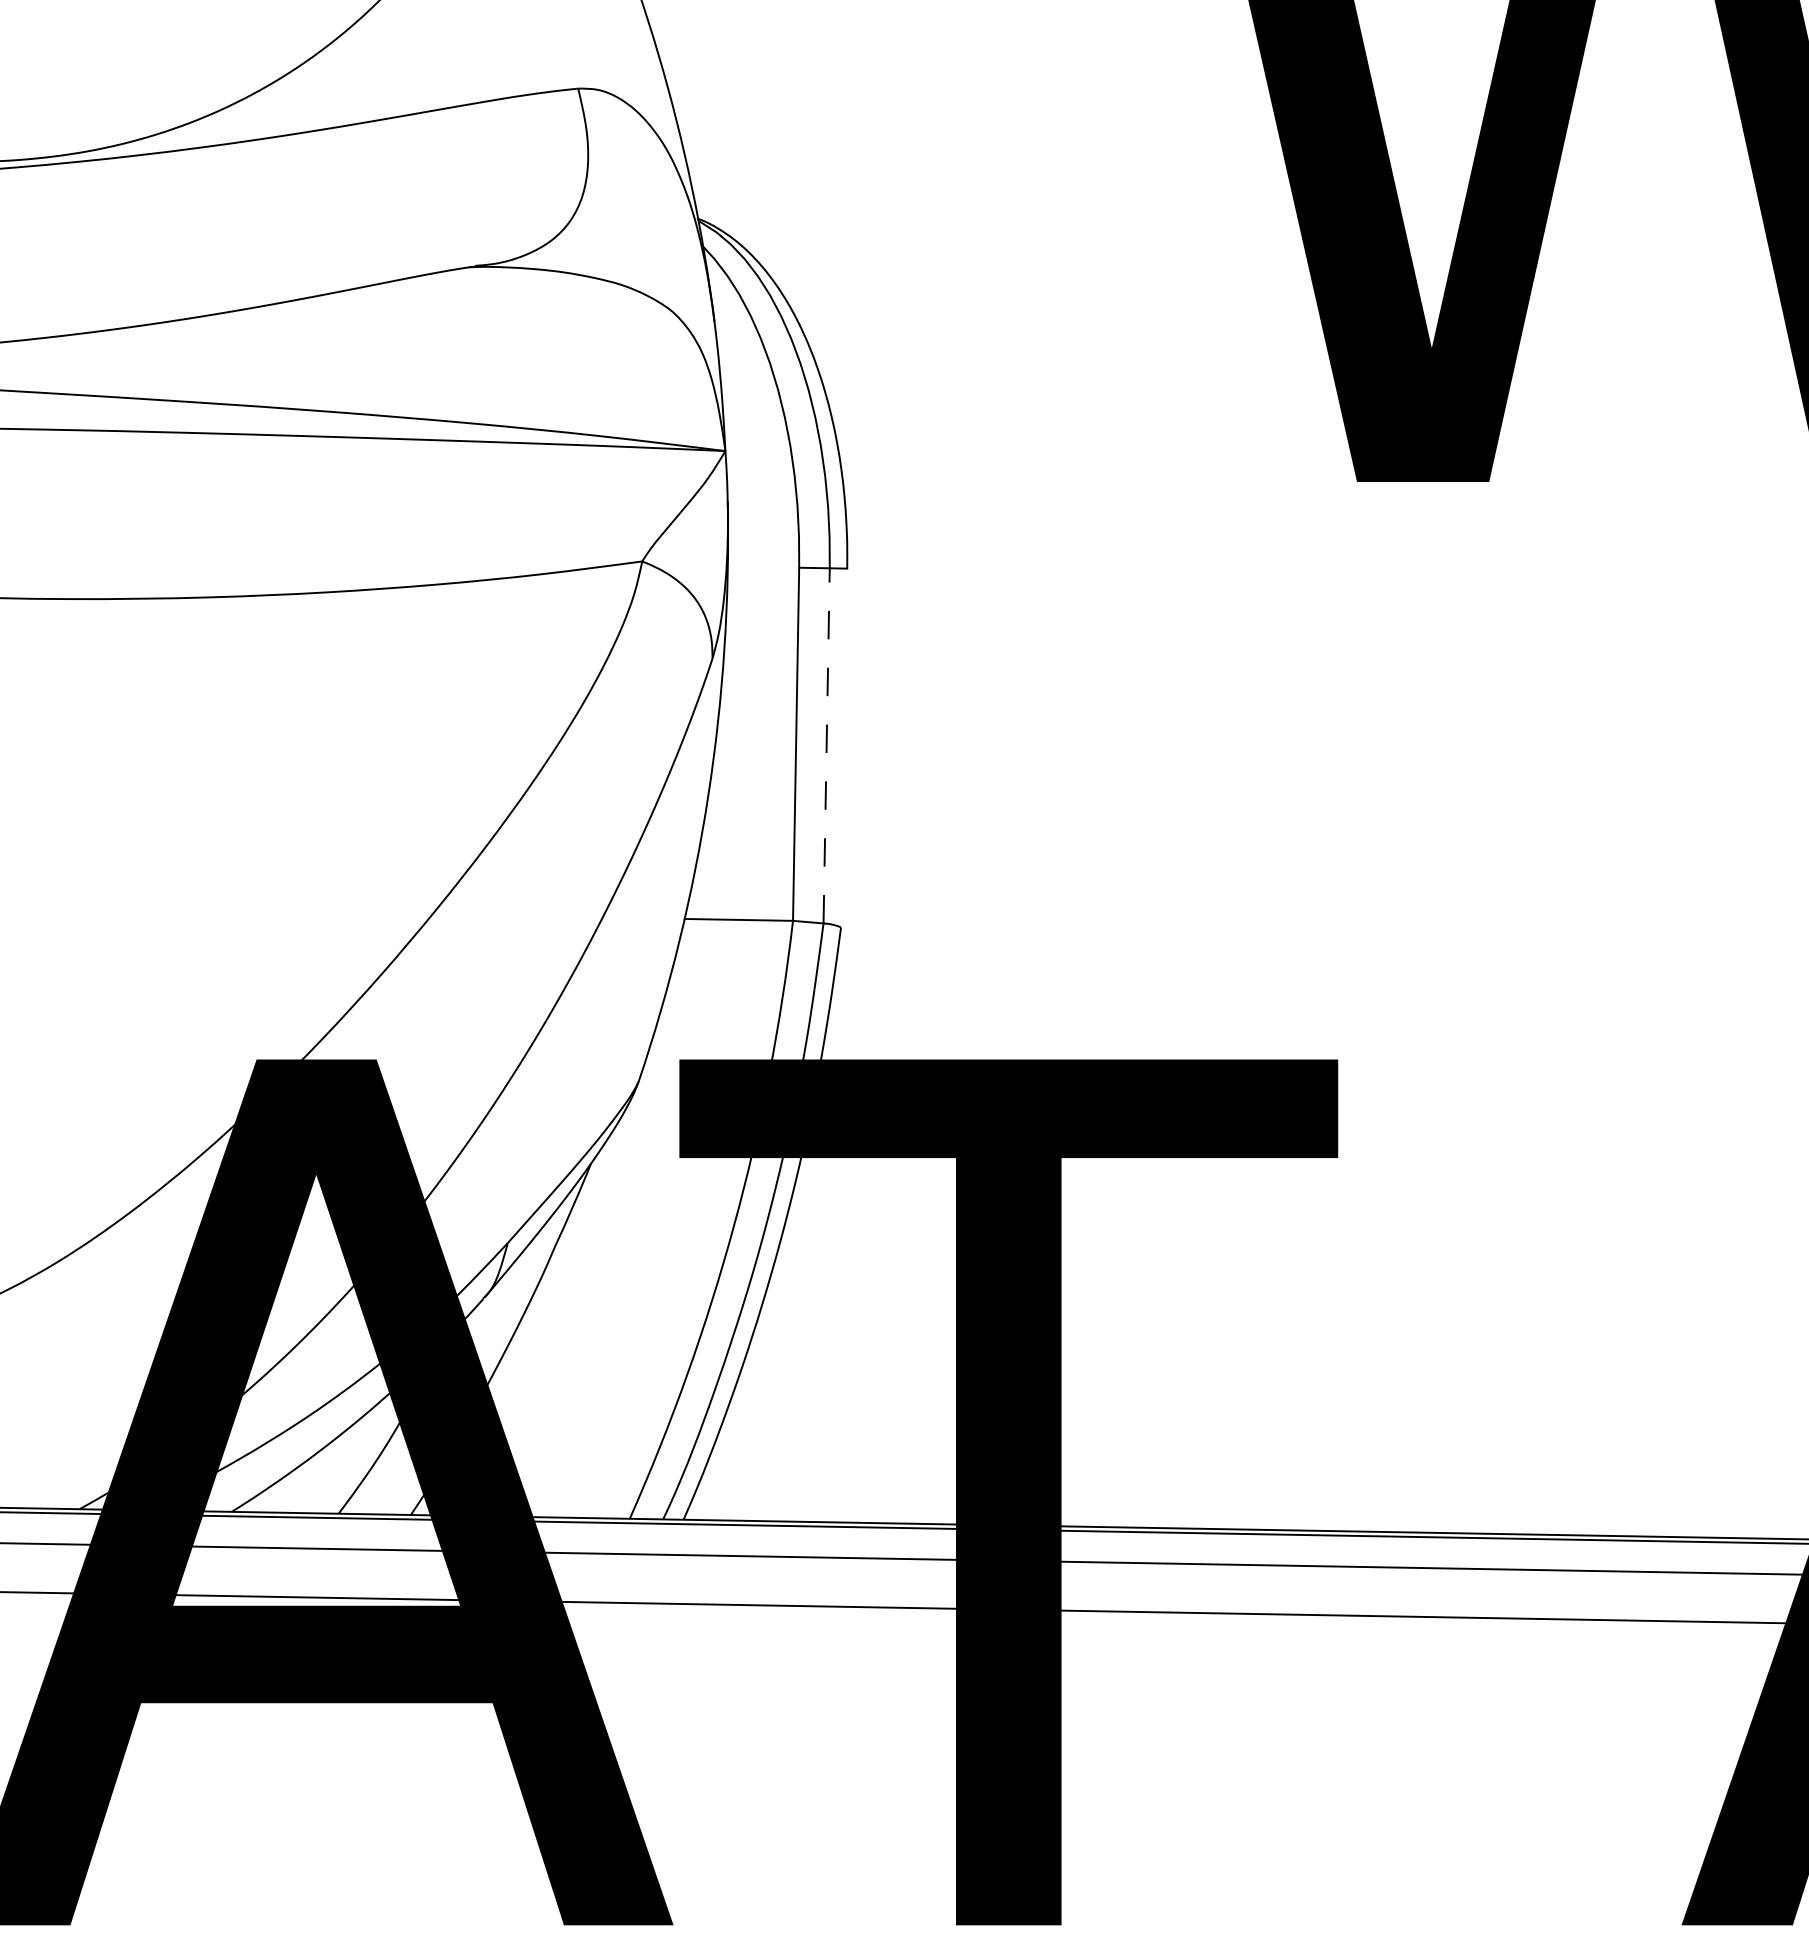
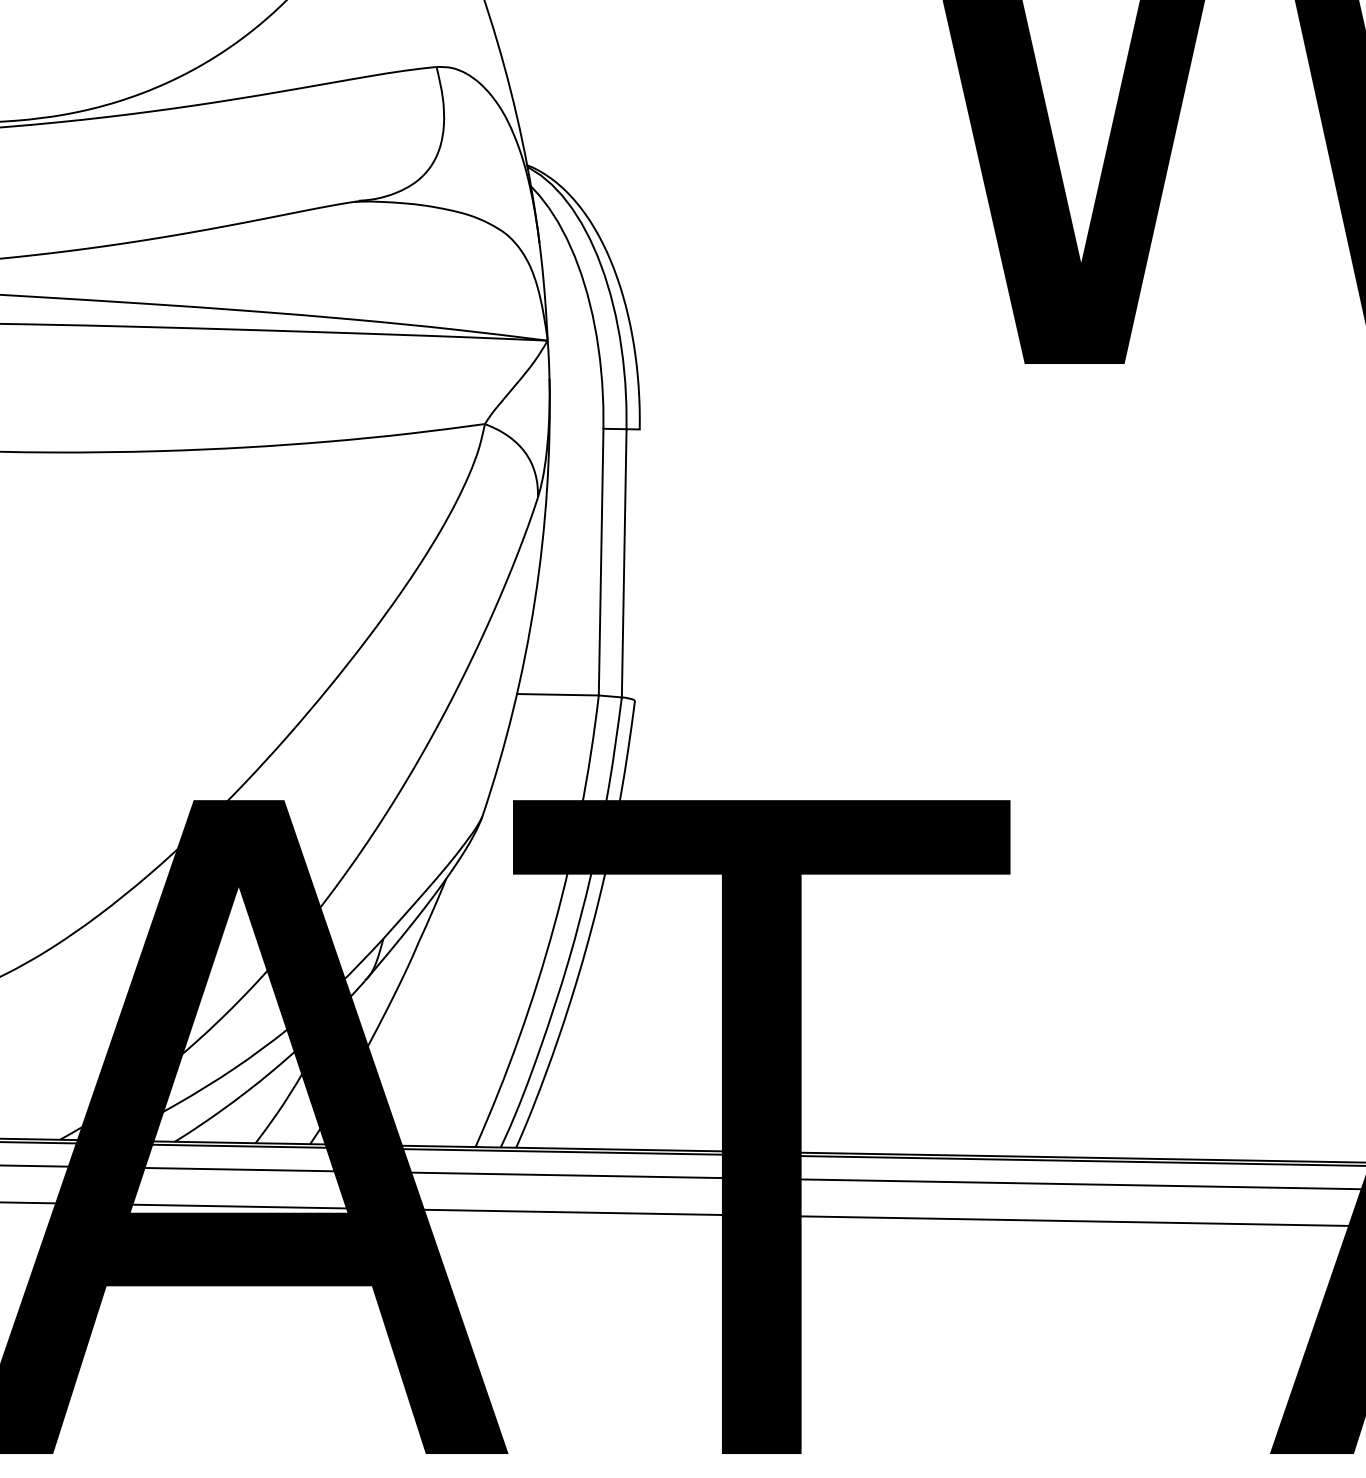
line: (826, 745) -> (624, 563), dashed -> solid

